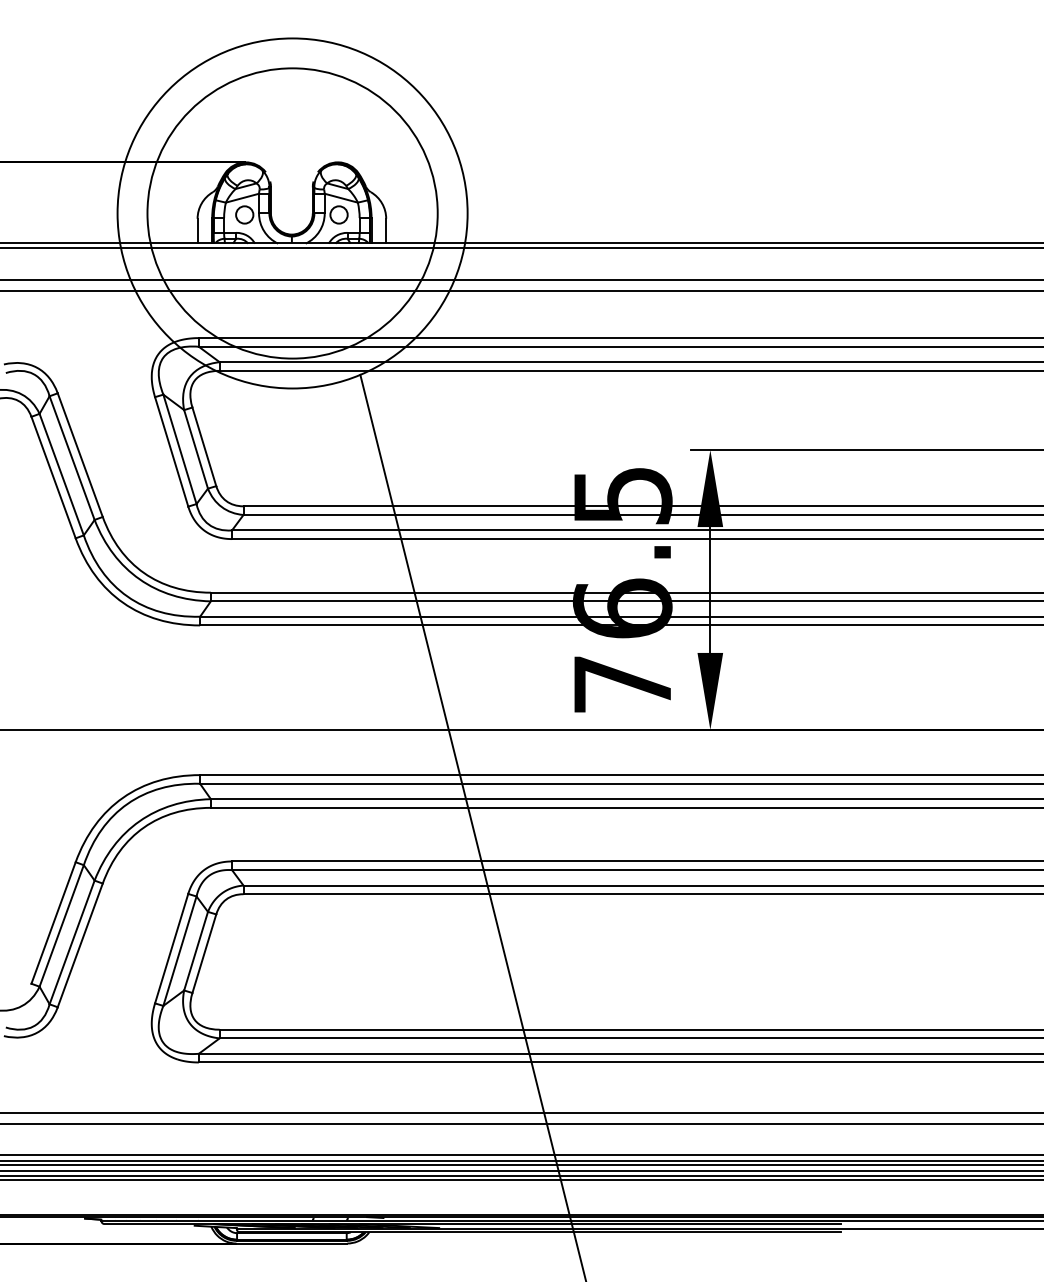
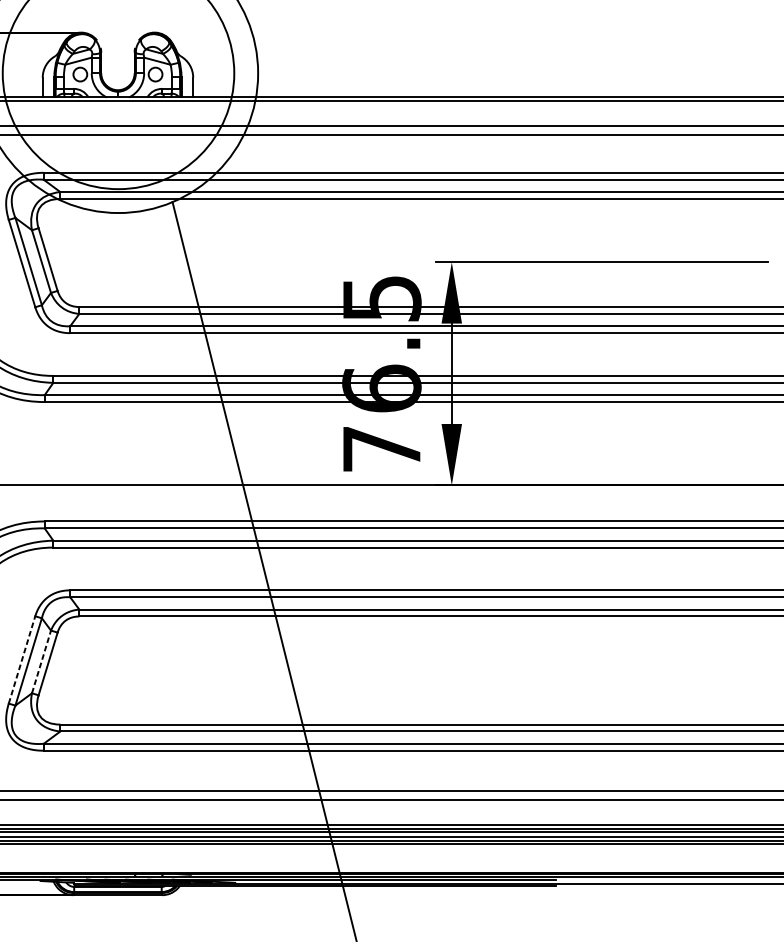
line: (171, 948) -> (21, 659), solid -> dashed
line: (196, 950) -> (41, 661), solid -> dashed

